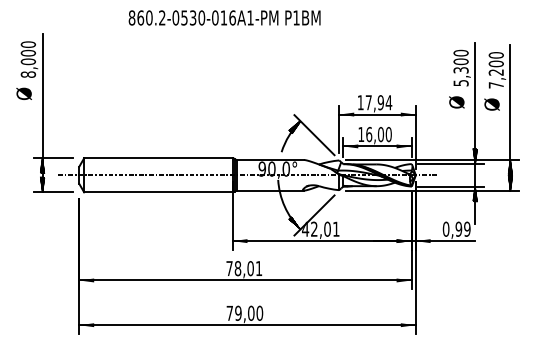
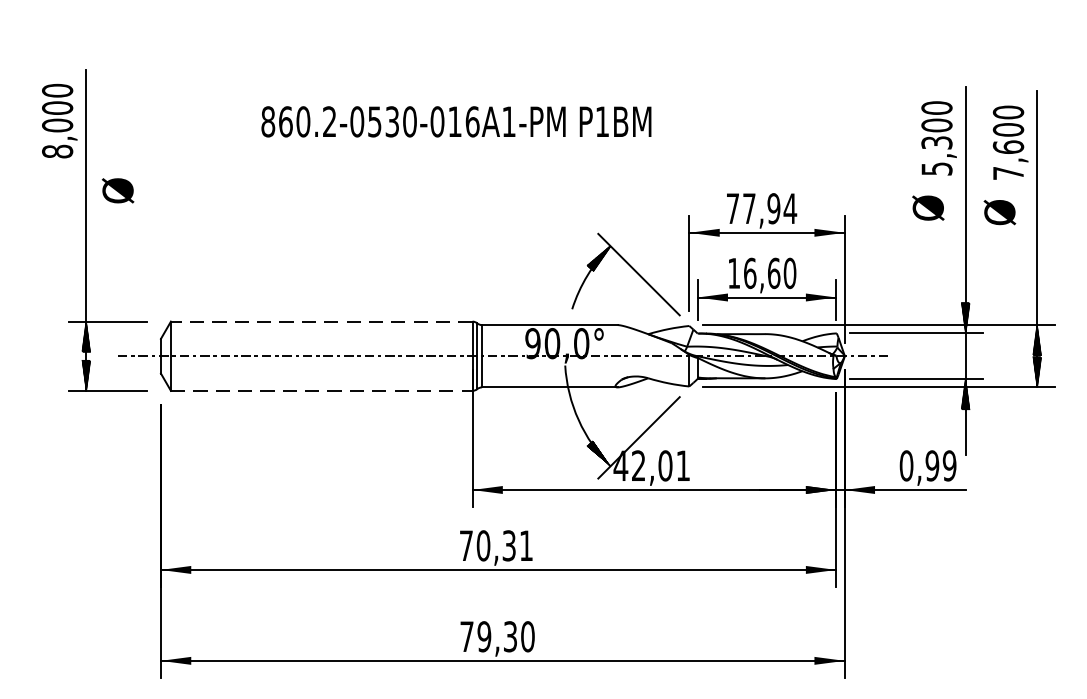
text: (224, 17) -> (456, 120), moved
text: (495, 72) -> (1006, 147), 7,200 -> 7,600
text: (23, 93) -> (116, 189), moved
text: (360, 102) -> (732, 208), 17,94 -> 77,94
text: (381, 134) -> (775, 273), 16,00 -> 16,60
line: (157, 158) -> (319, 322), solid -> dashed
line: (158, 192) -> (321, 391), solid -> dashed
text: (243, 268) -> (494, 545), 78,01 -> 70,31
text: (251, 312) -> (510, 635), 79,00 -> 79,30

